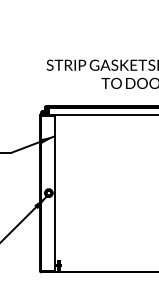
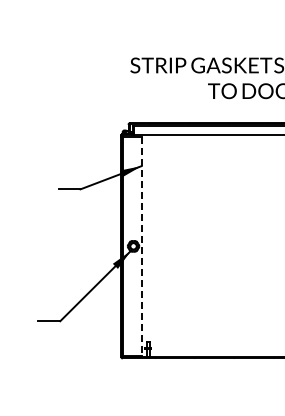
line: (54, 193) -> (141, 246), solid -> dashed

